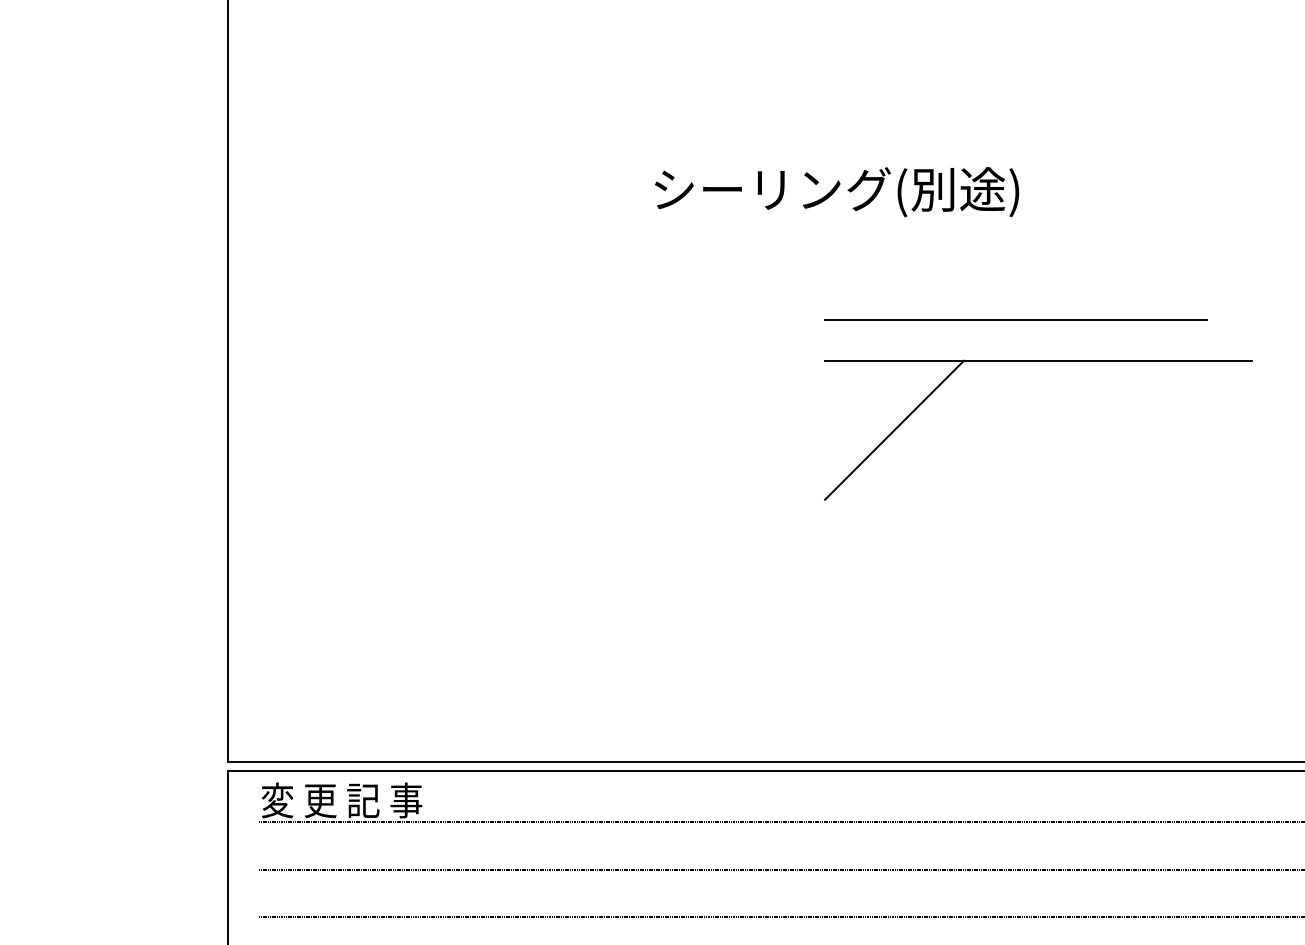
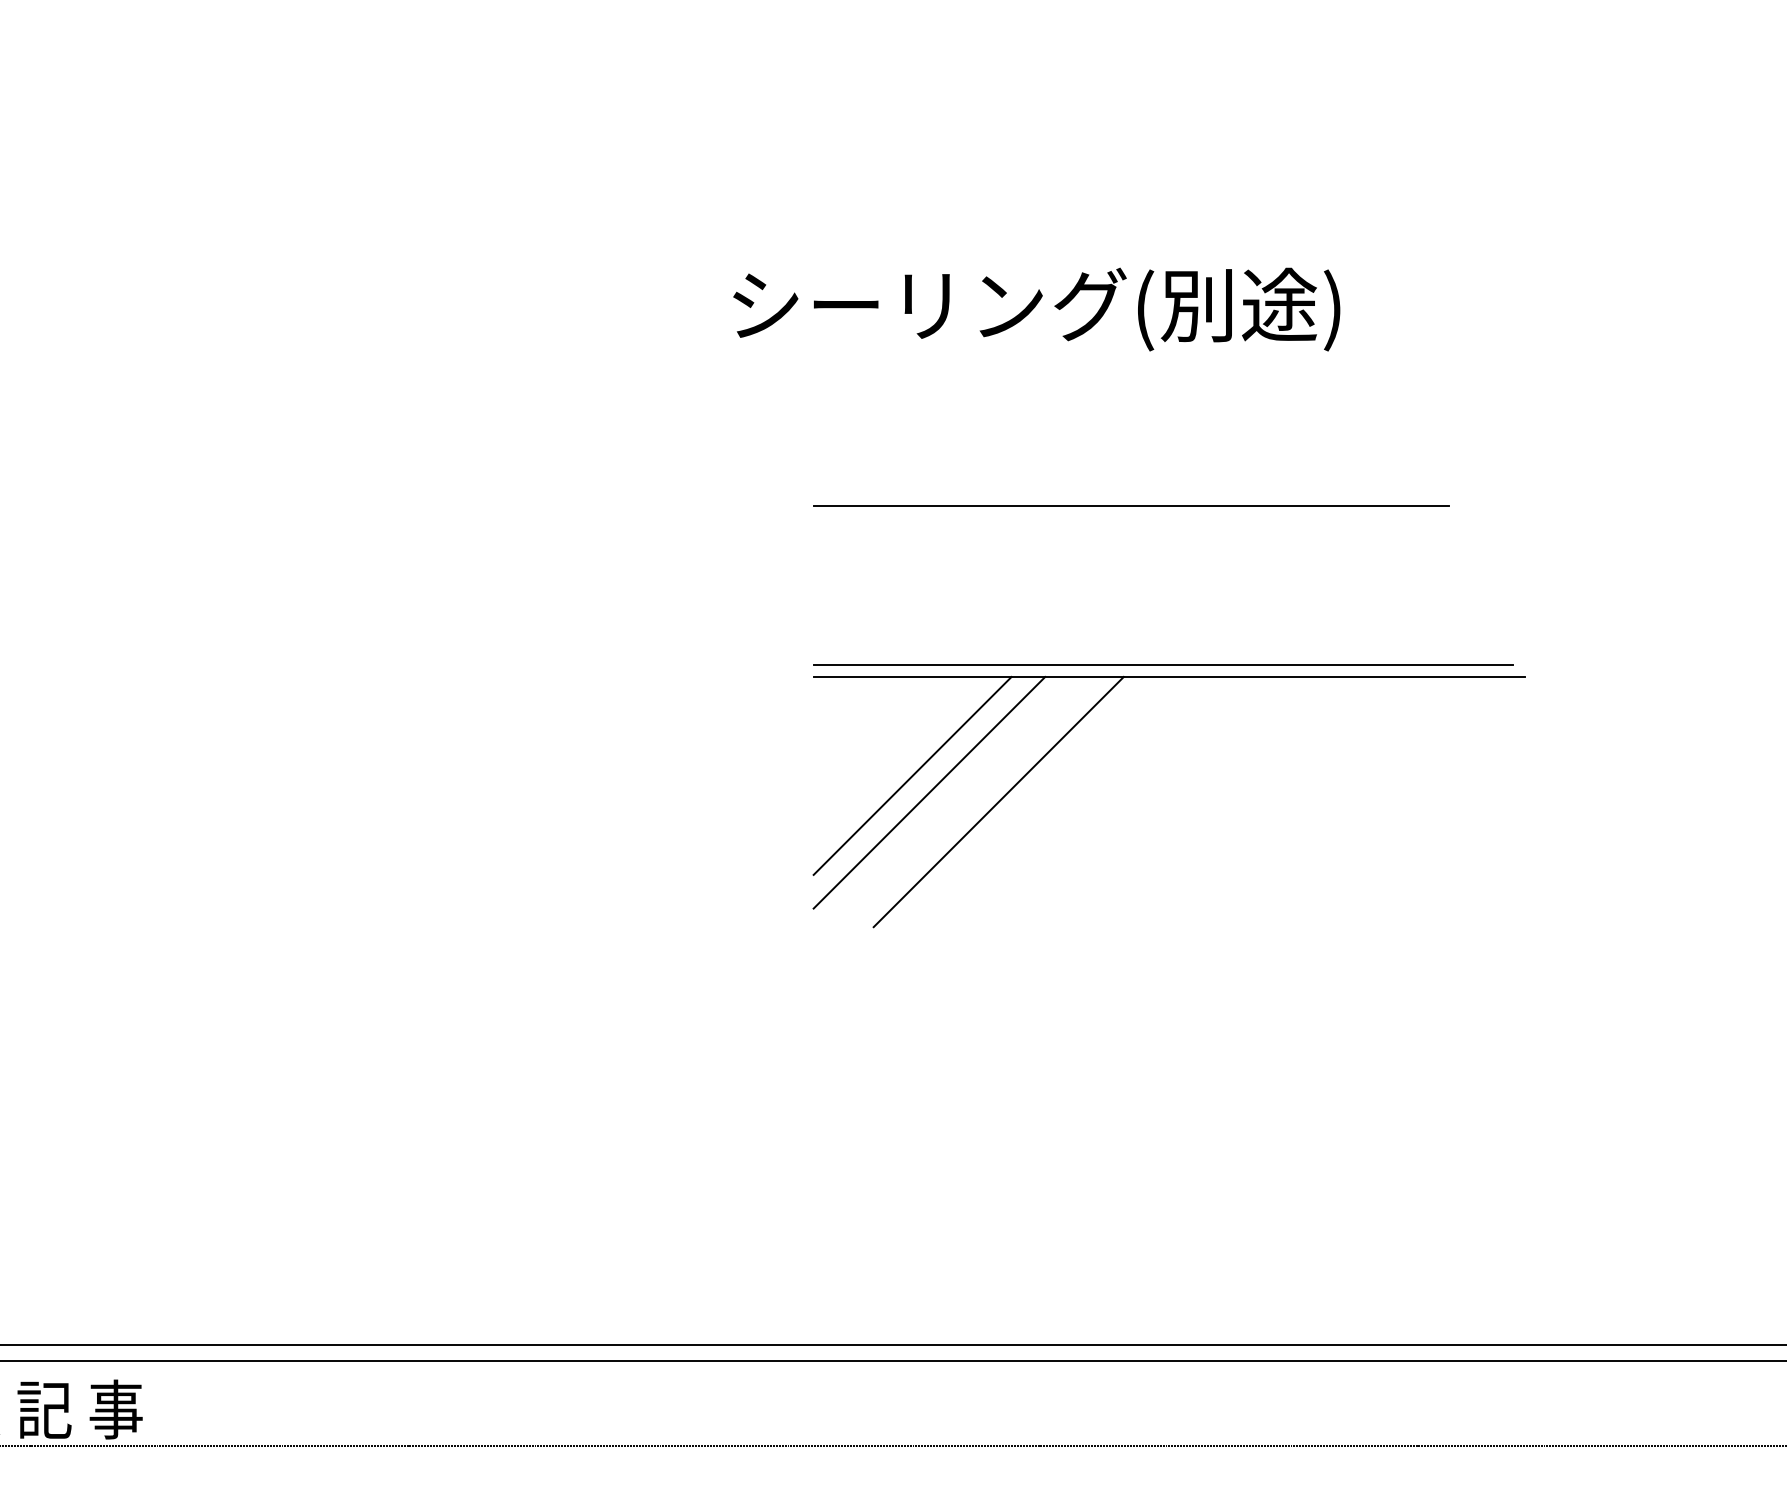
text: (836, 192) -> (1036, 310), moved
line: (1015, 319) -> (1130, 504), moved
line: (1034, 353) -> (1162, 664), added
line: (884, 419) -> (912, 774), added
line: (936, 435) -> (999, 801), added

